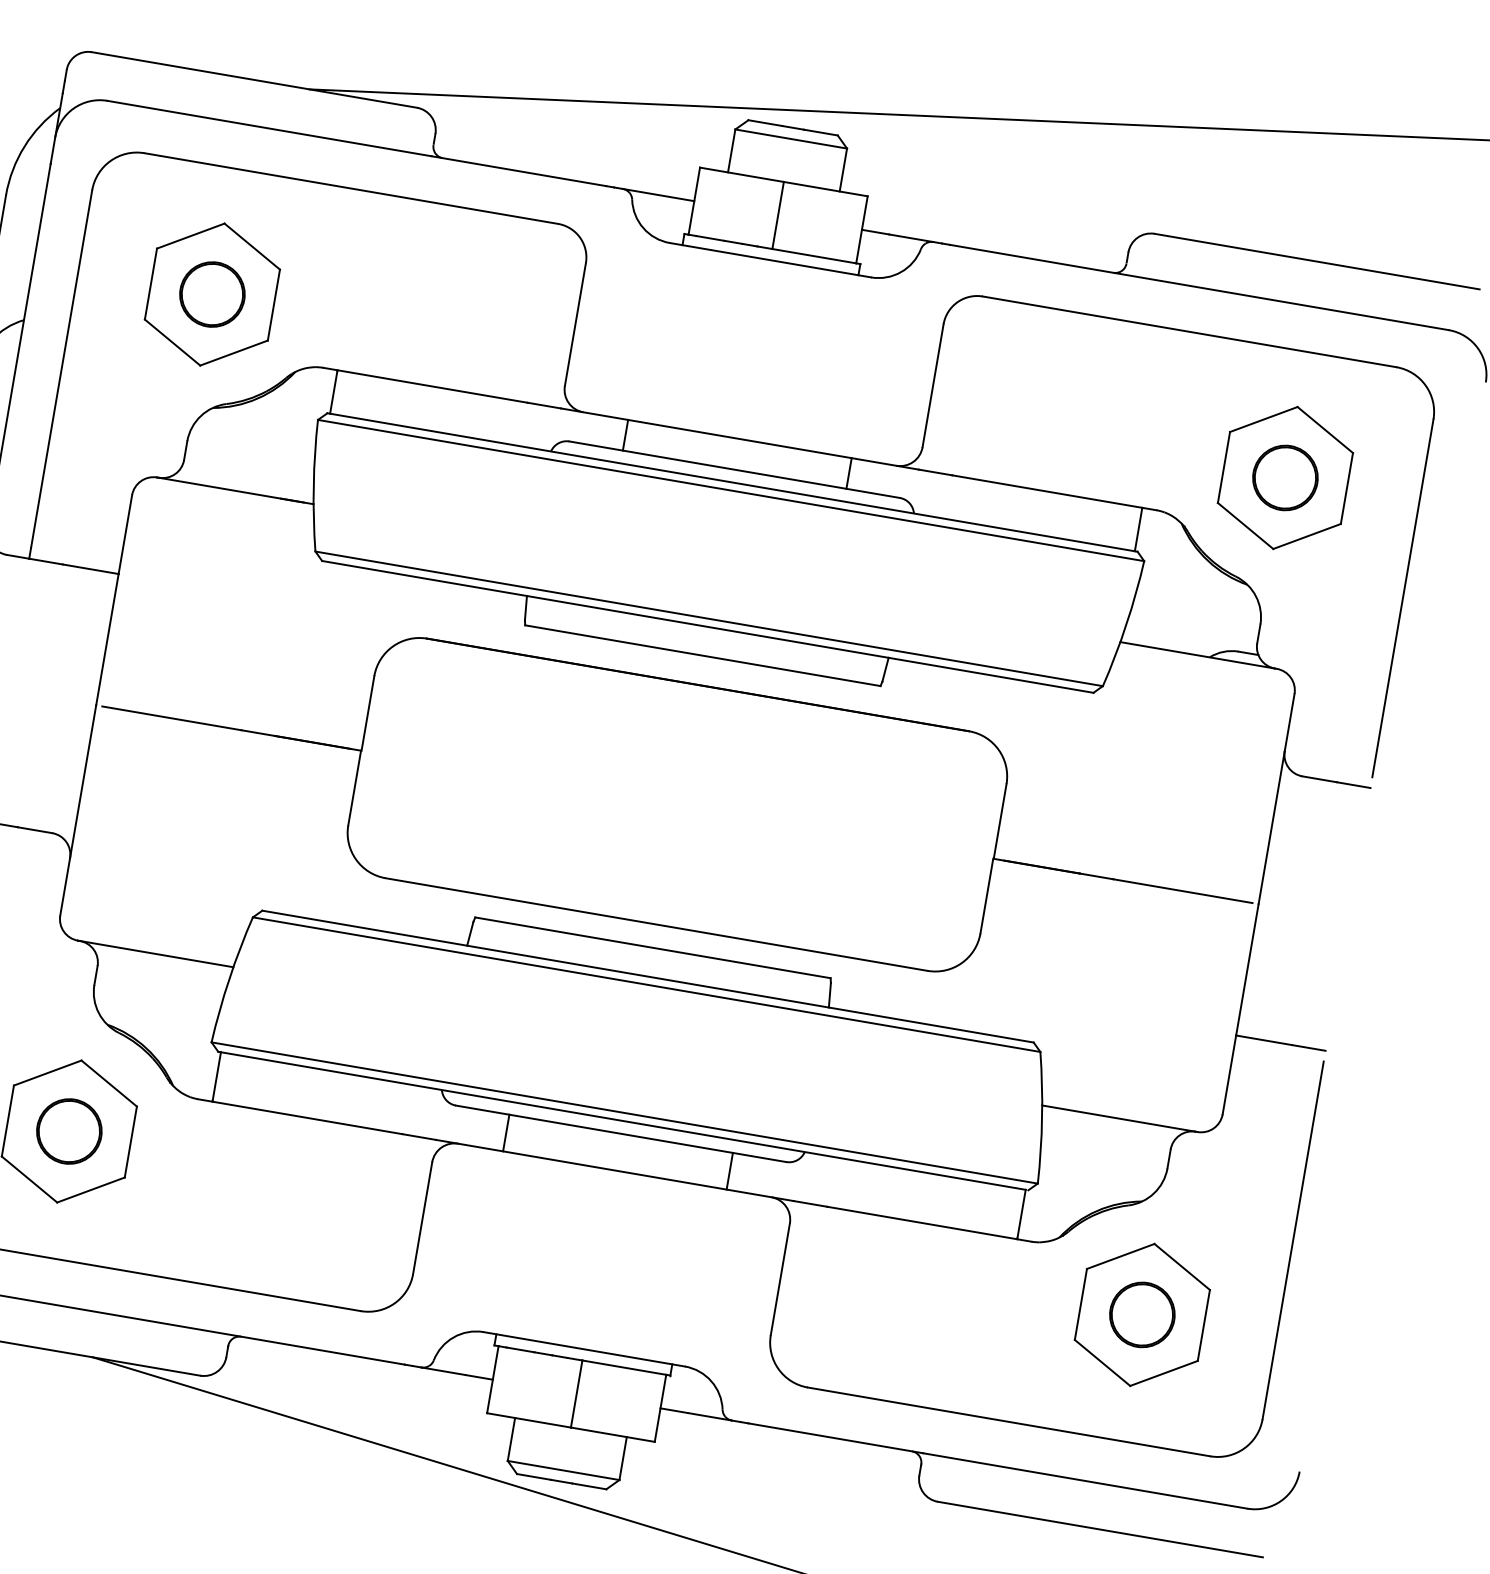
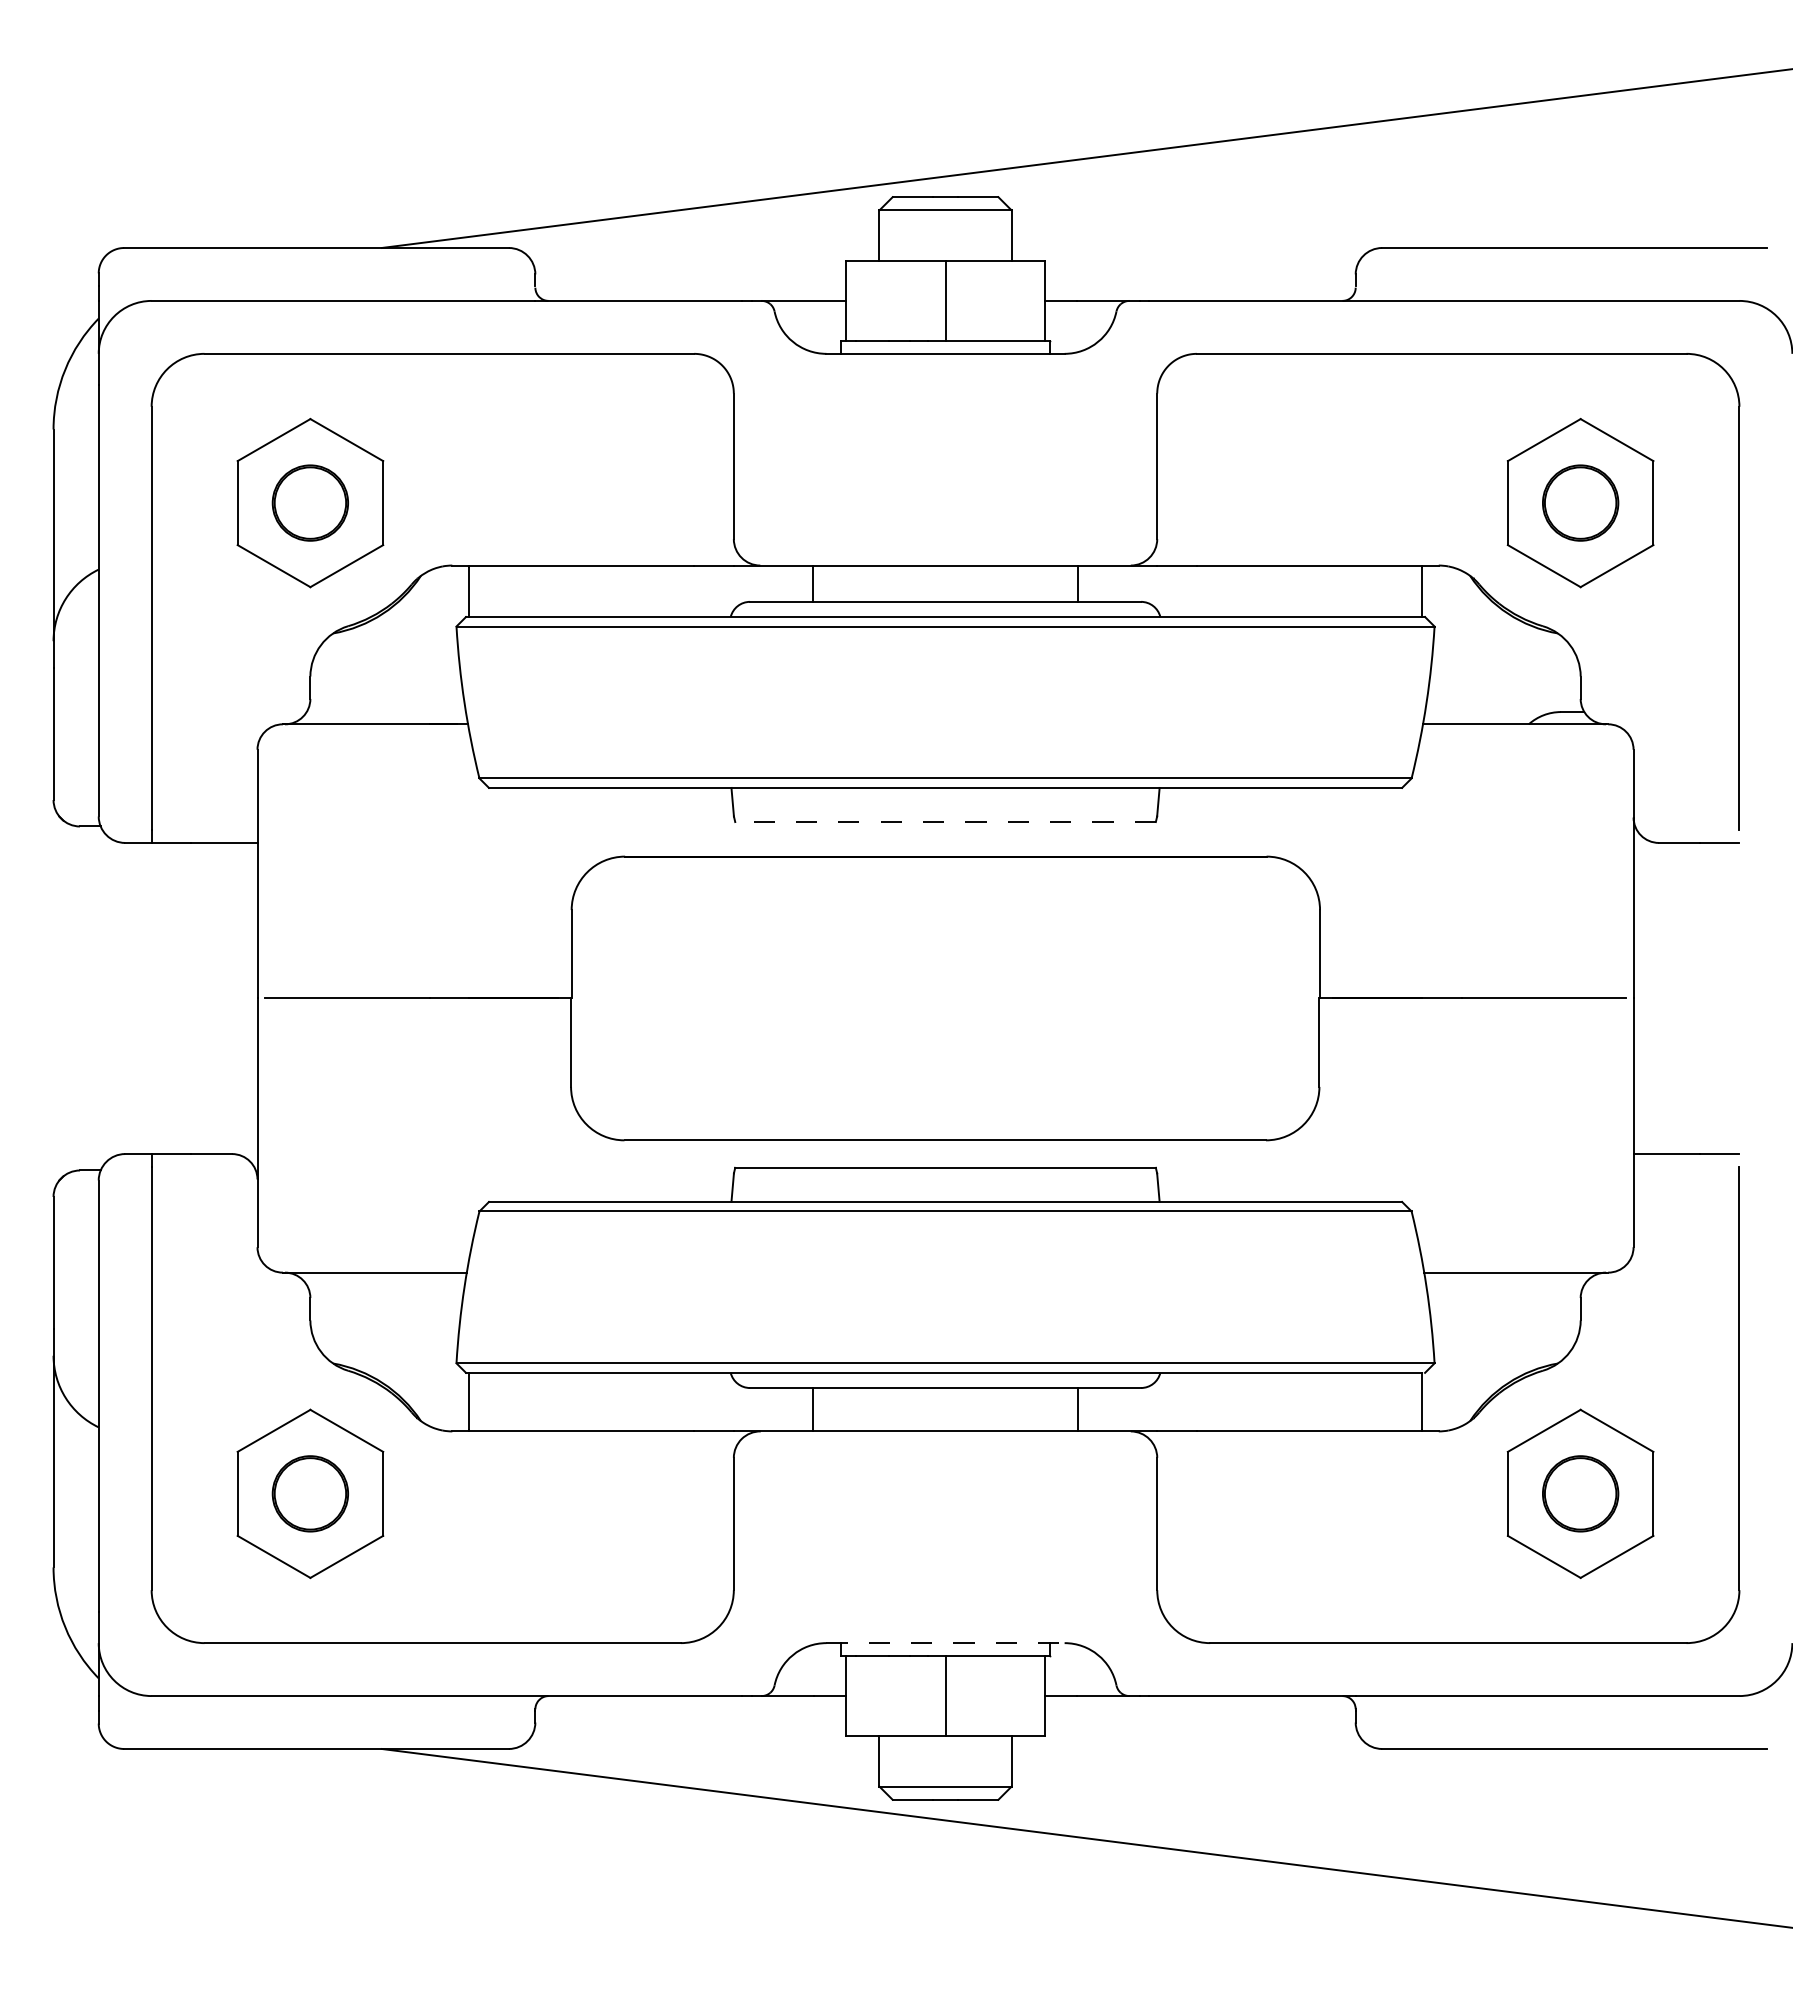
line: (702, 656) -> (945, 822), solid -> dashed
line: (585, 1349) -> (946, 1643), solid -> dashed

